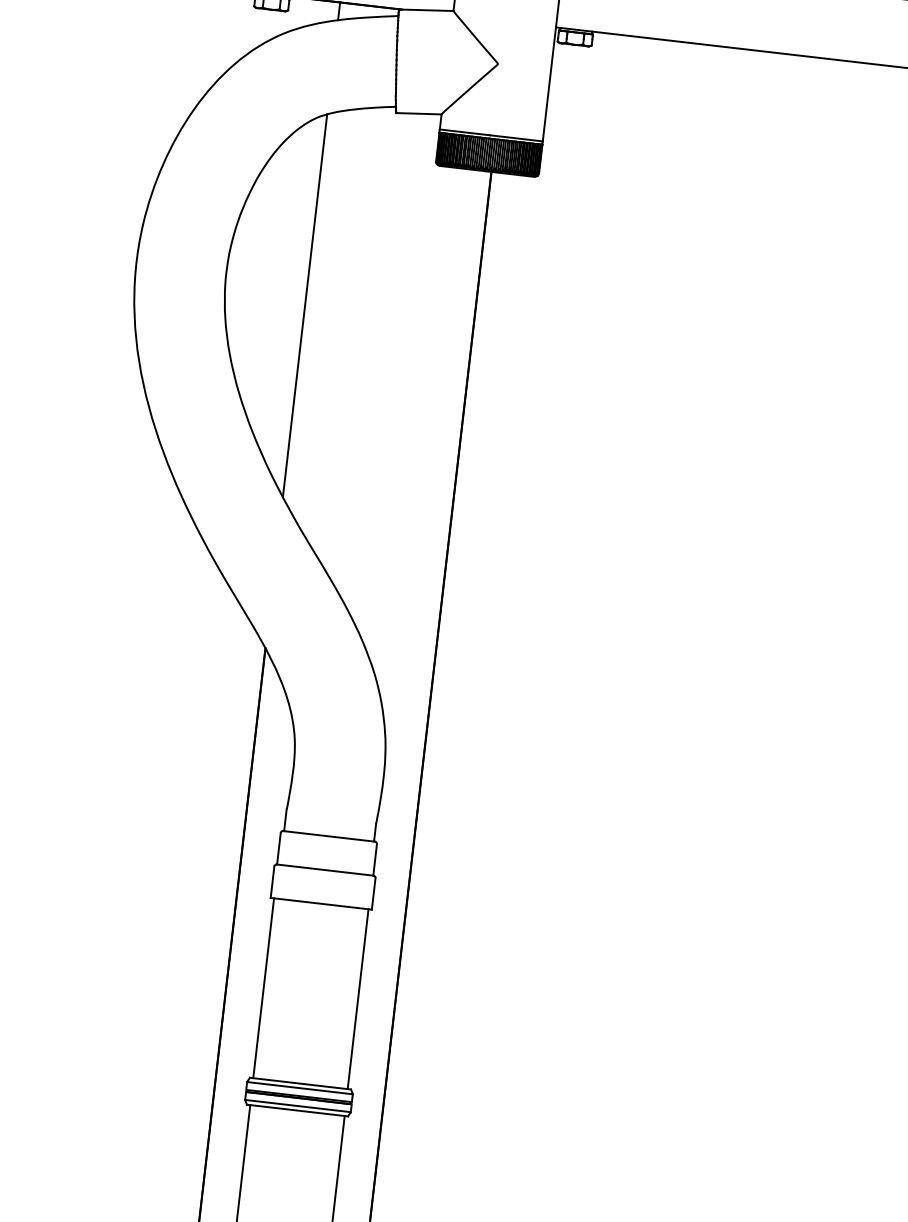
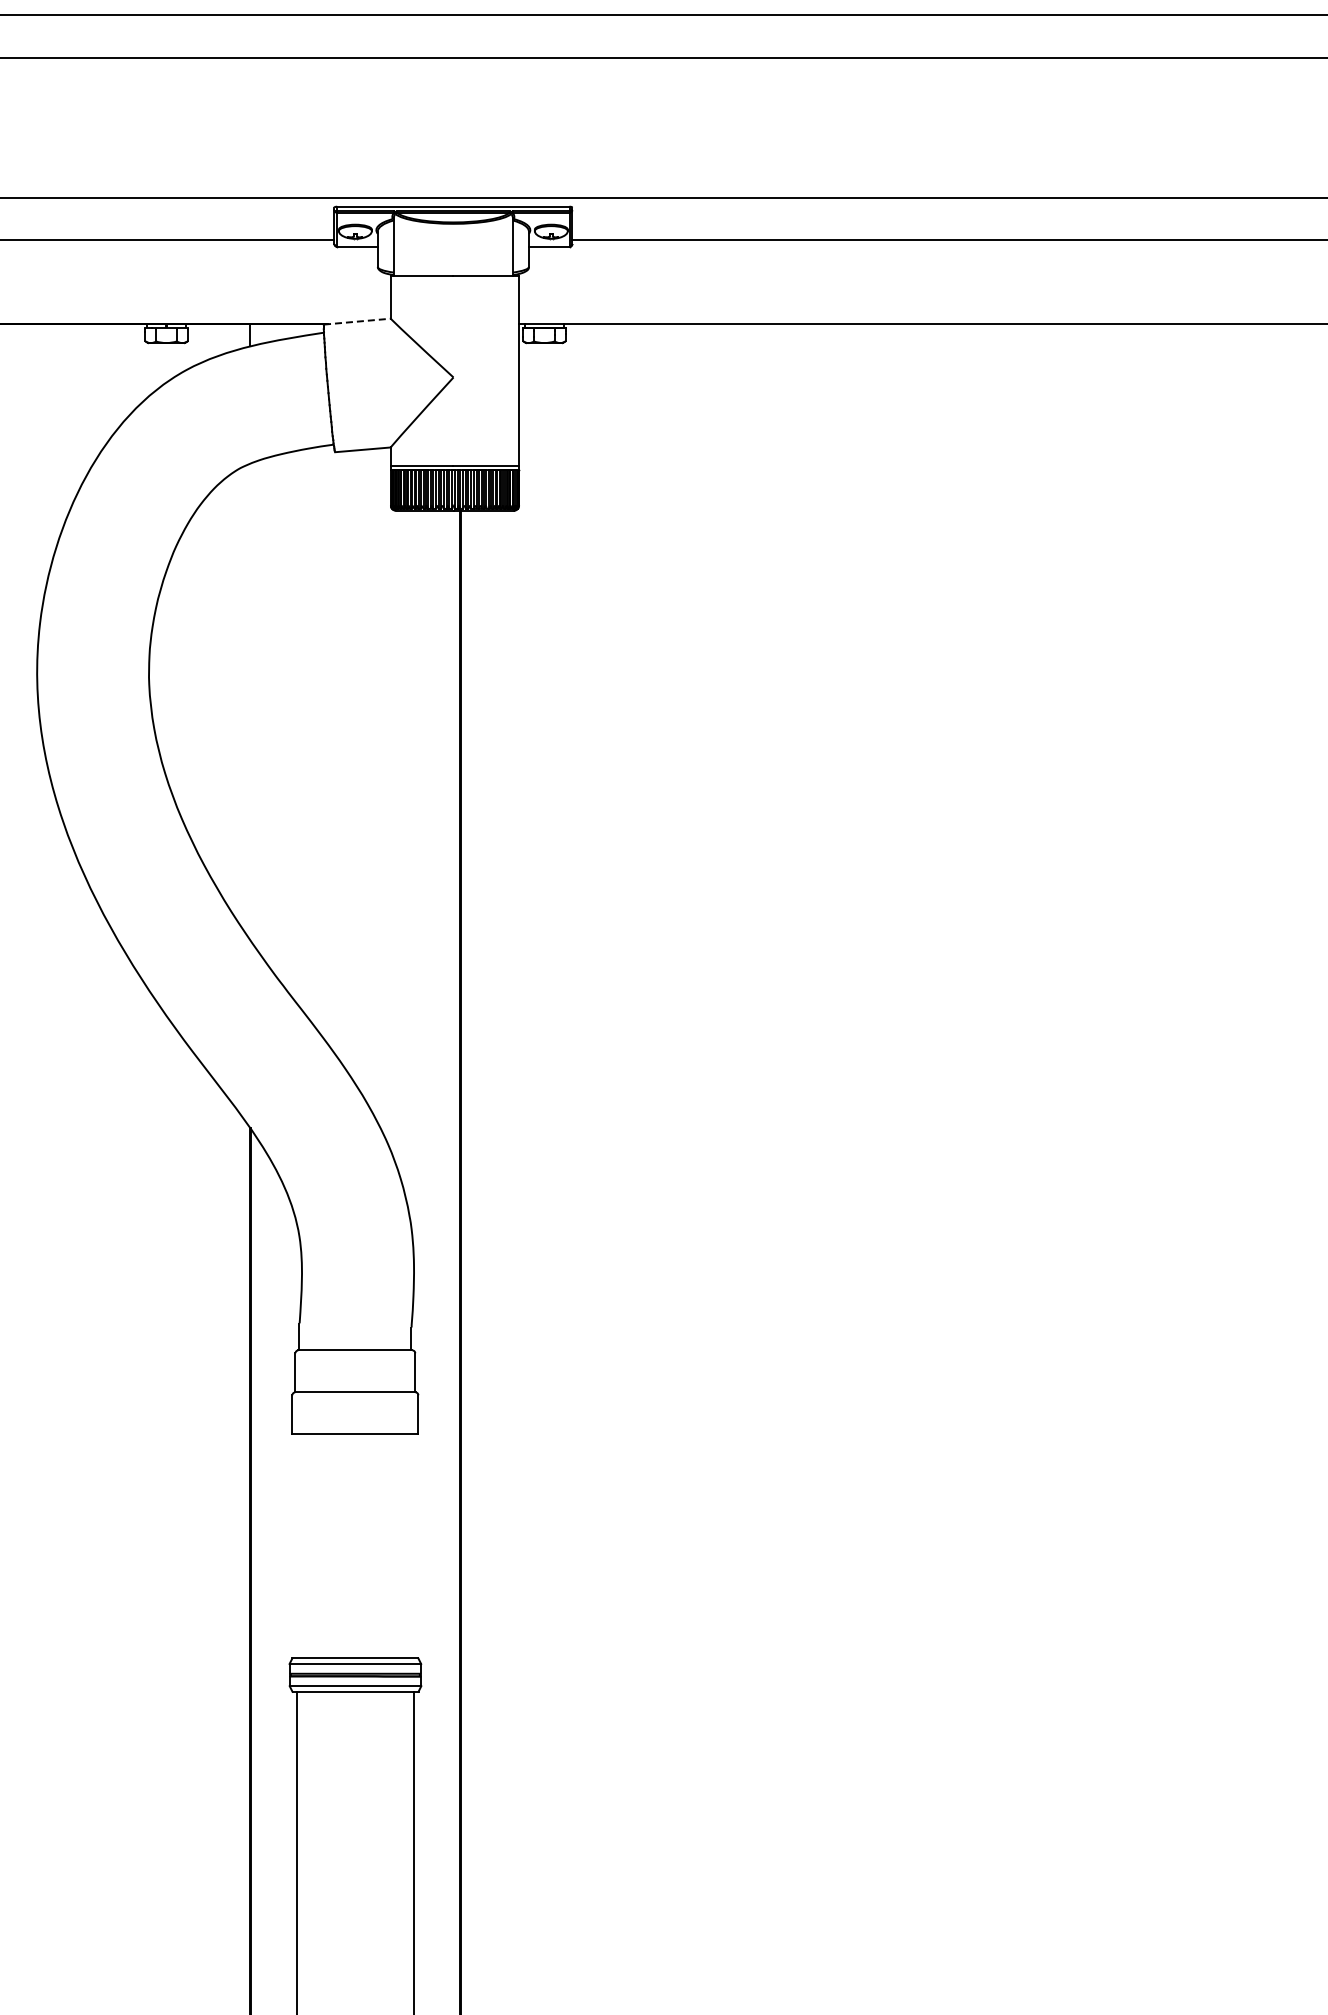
line: (426, 10) -> (357, 321), solid -> dashed
line: (305, 305) -> (250, 701), removed
line: (263, 988) -> (296, 1546), removed
line: (358, 999) -> (414, 1546), removed

